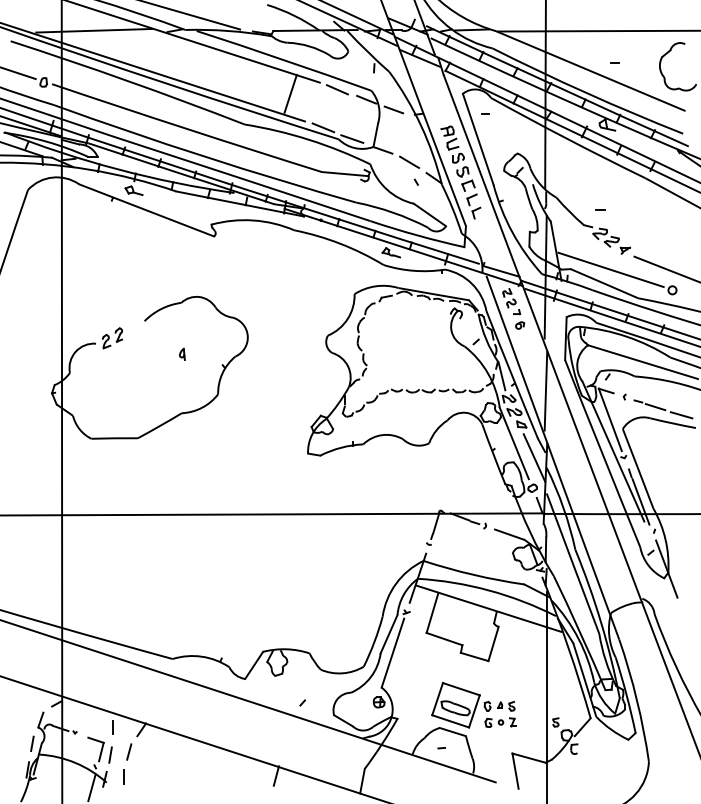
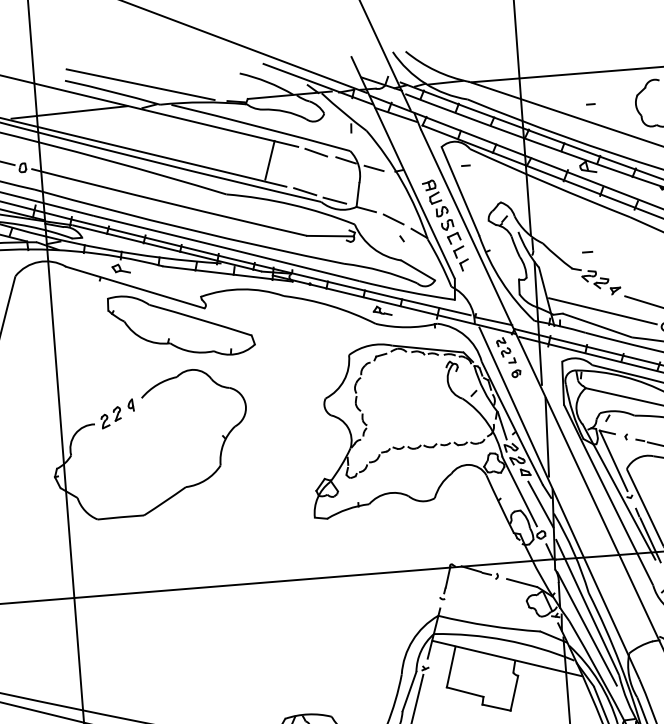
part: (189, 251) -> (181, 325), added
part: (182, 353) -> (131, 404), moved
line: (570, 585) -> (586, 629), added

